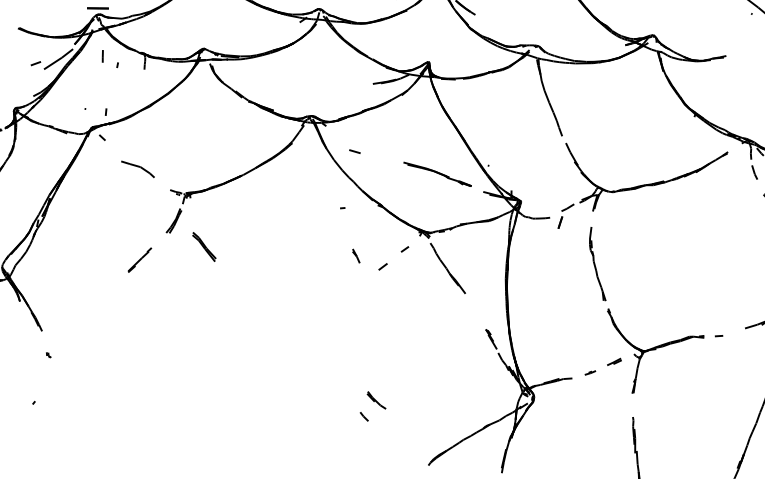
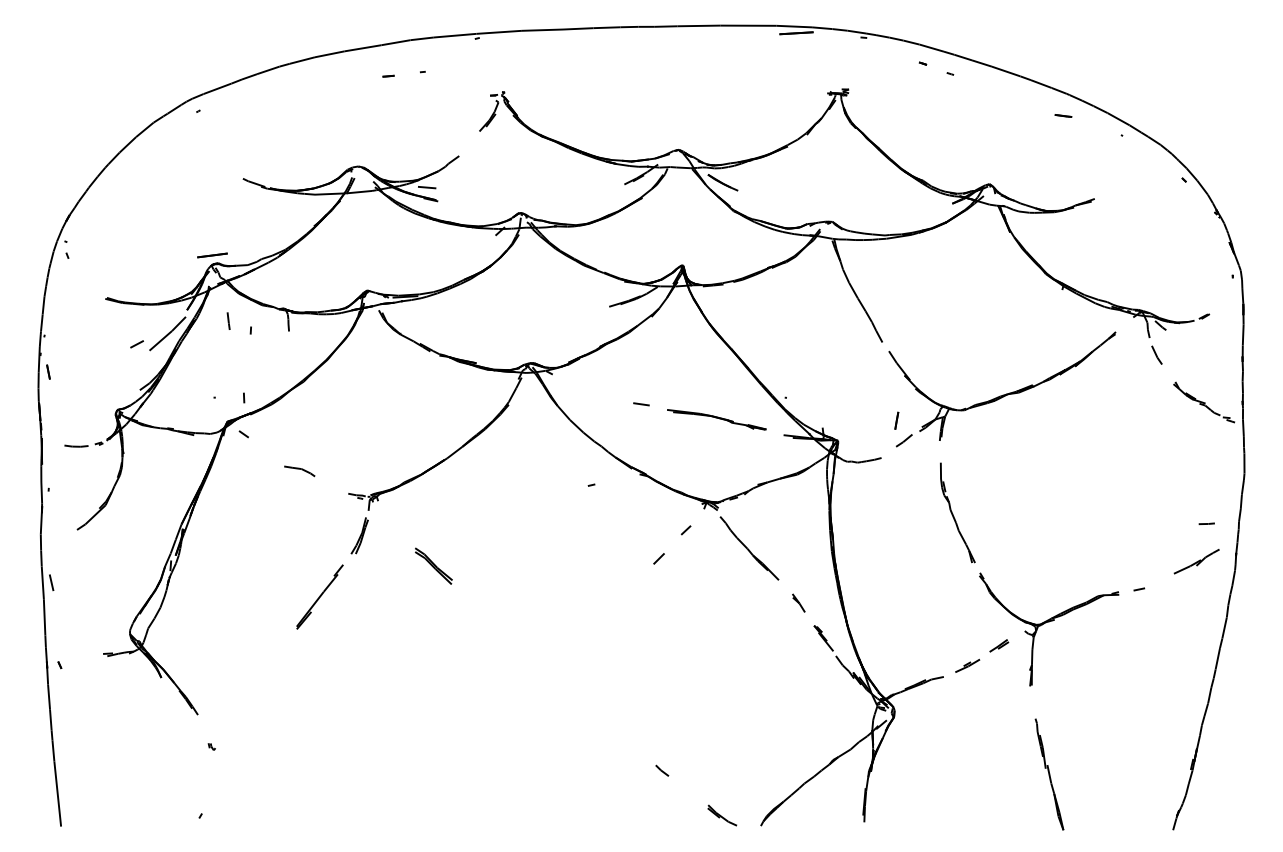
line: (354, 151) -> (641, 404), moved
part: (137, 169) -> (299, 471), size x0.62
line: (560, 222) -> (896, 420), moved
part: (204, 246) -> (433, 565), moved
line: (356, 255) -> (798, 602), moved
part: (139, 259) -> (319, 596), size x1.67
part: (590, 372) -> (967, 665), size x1.67
part: (376, 400) -> (722, 815), moved

